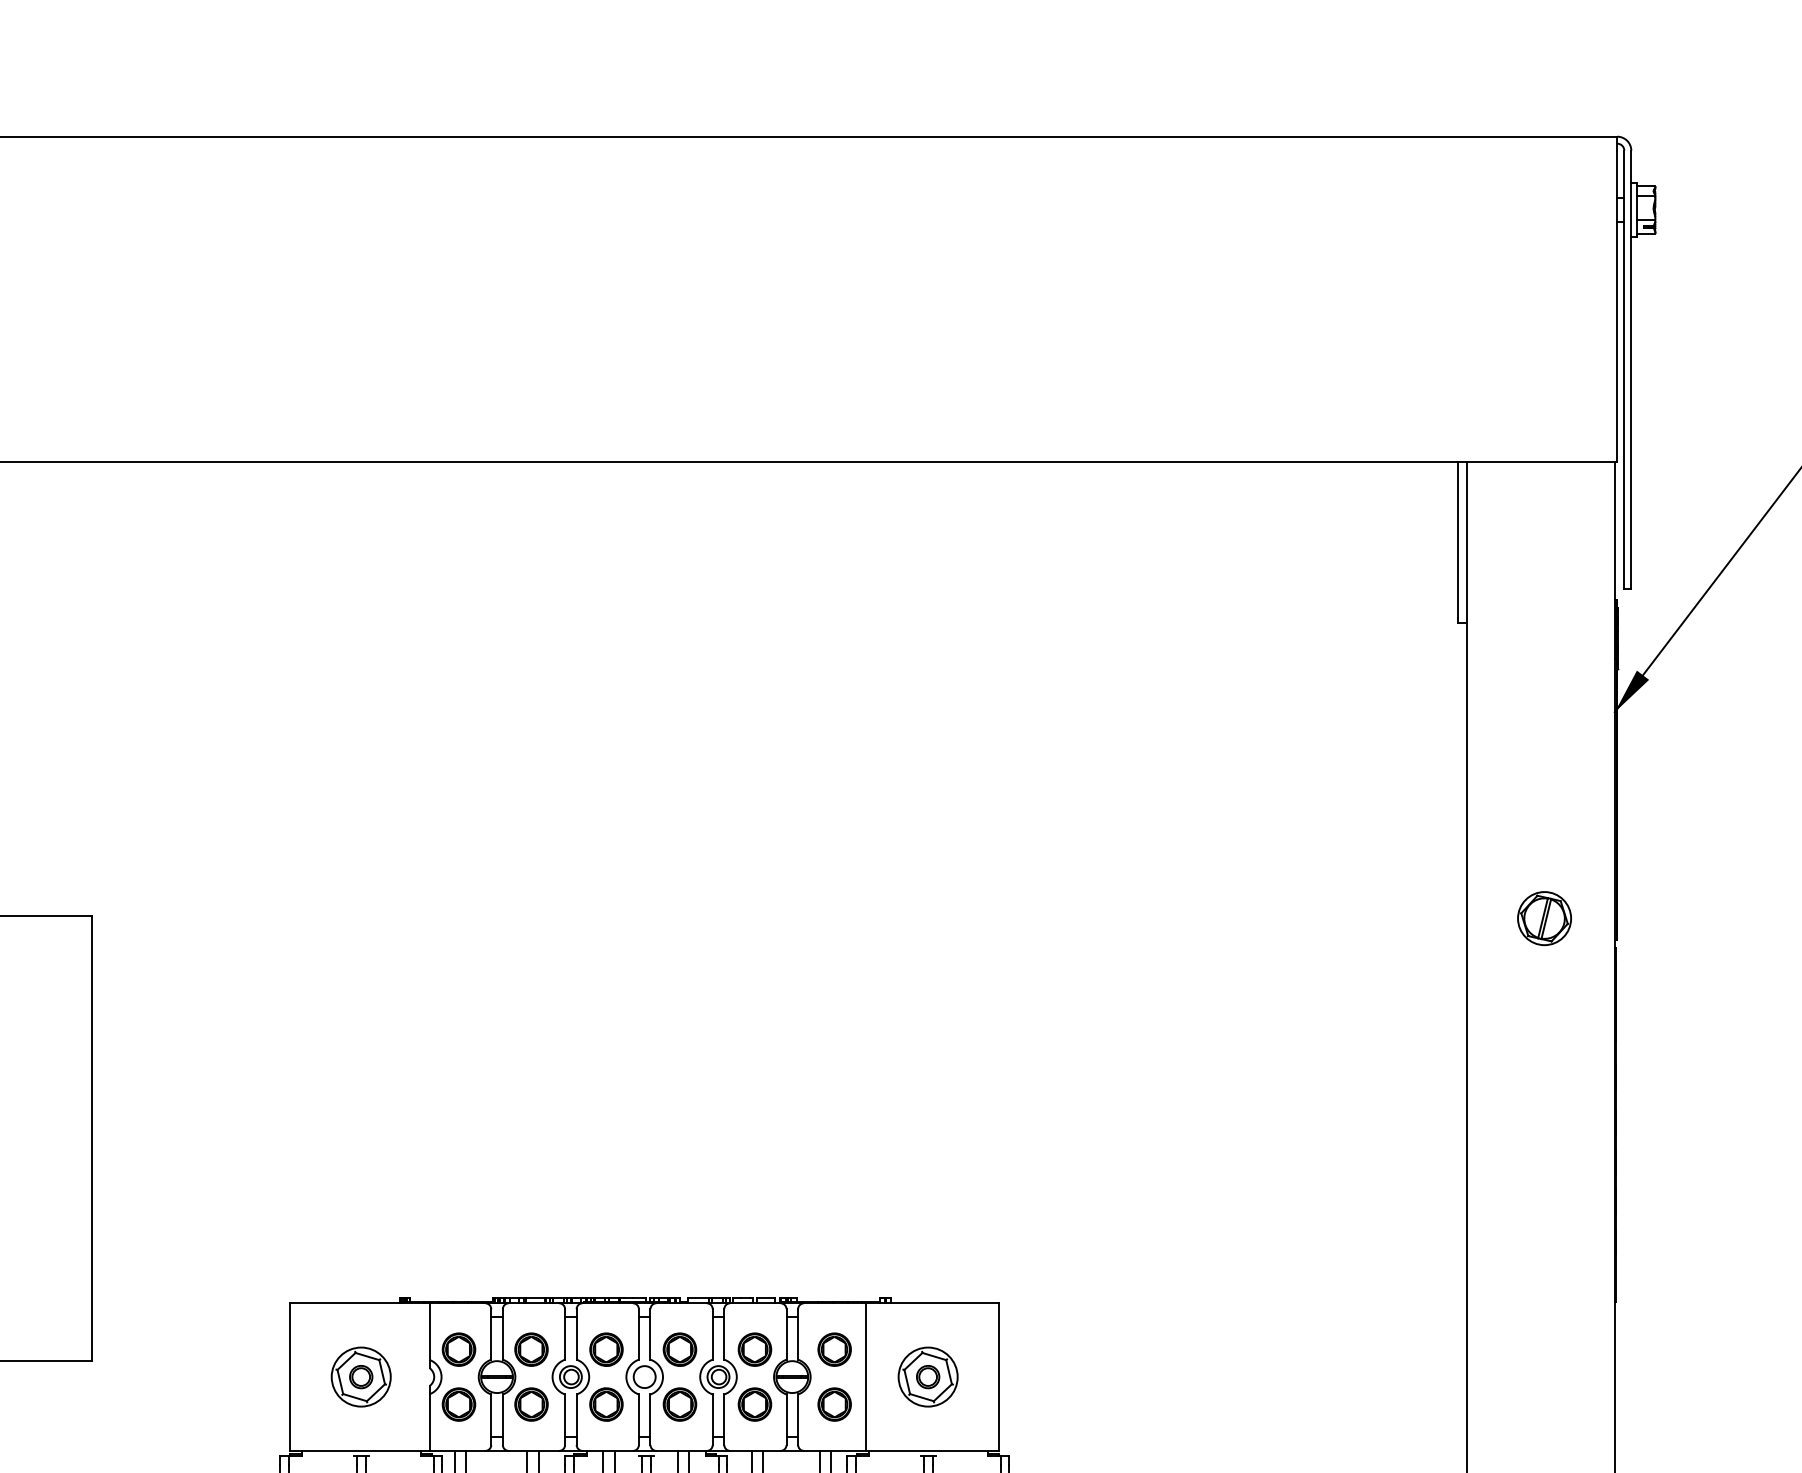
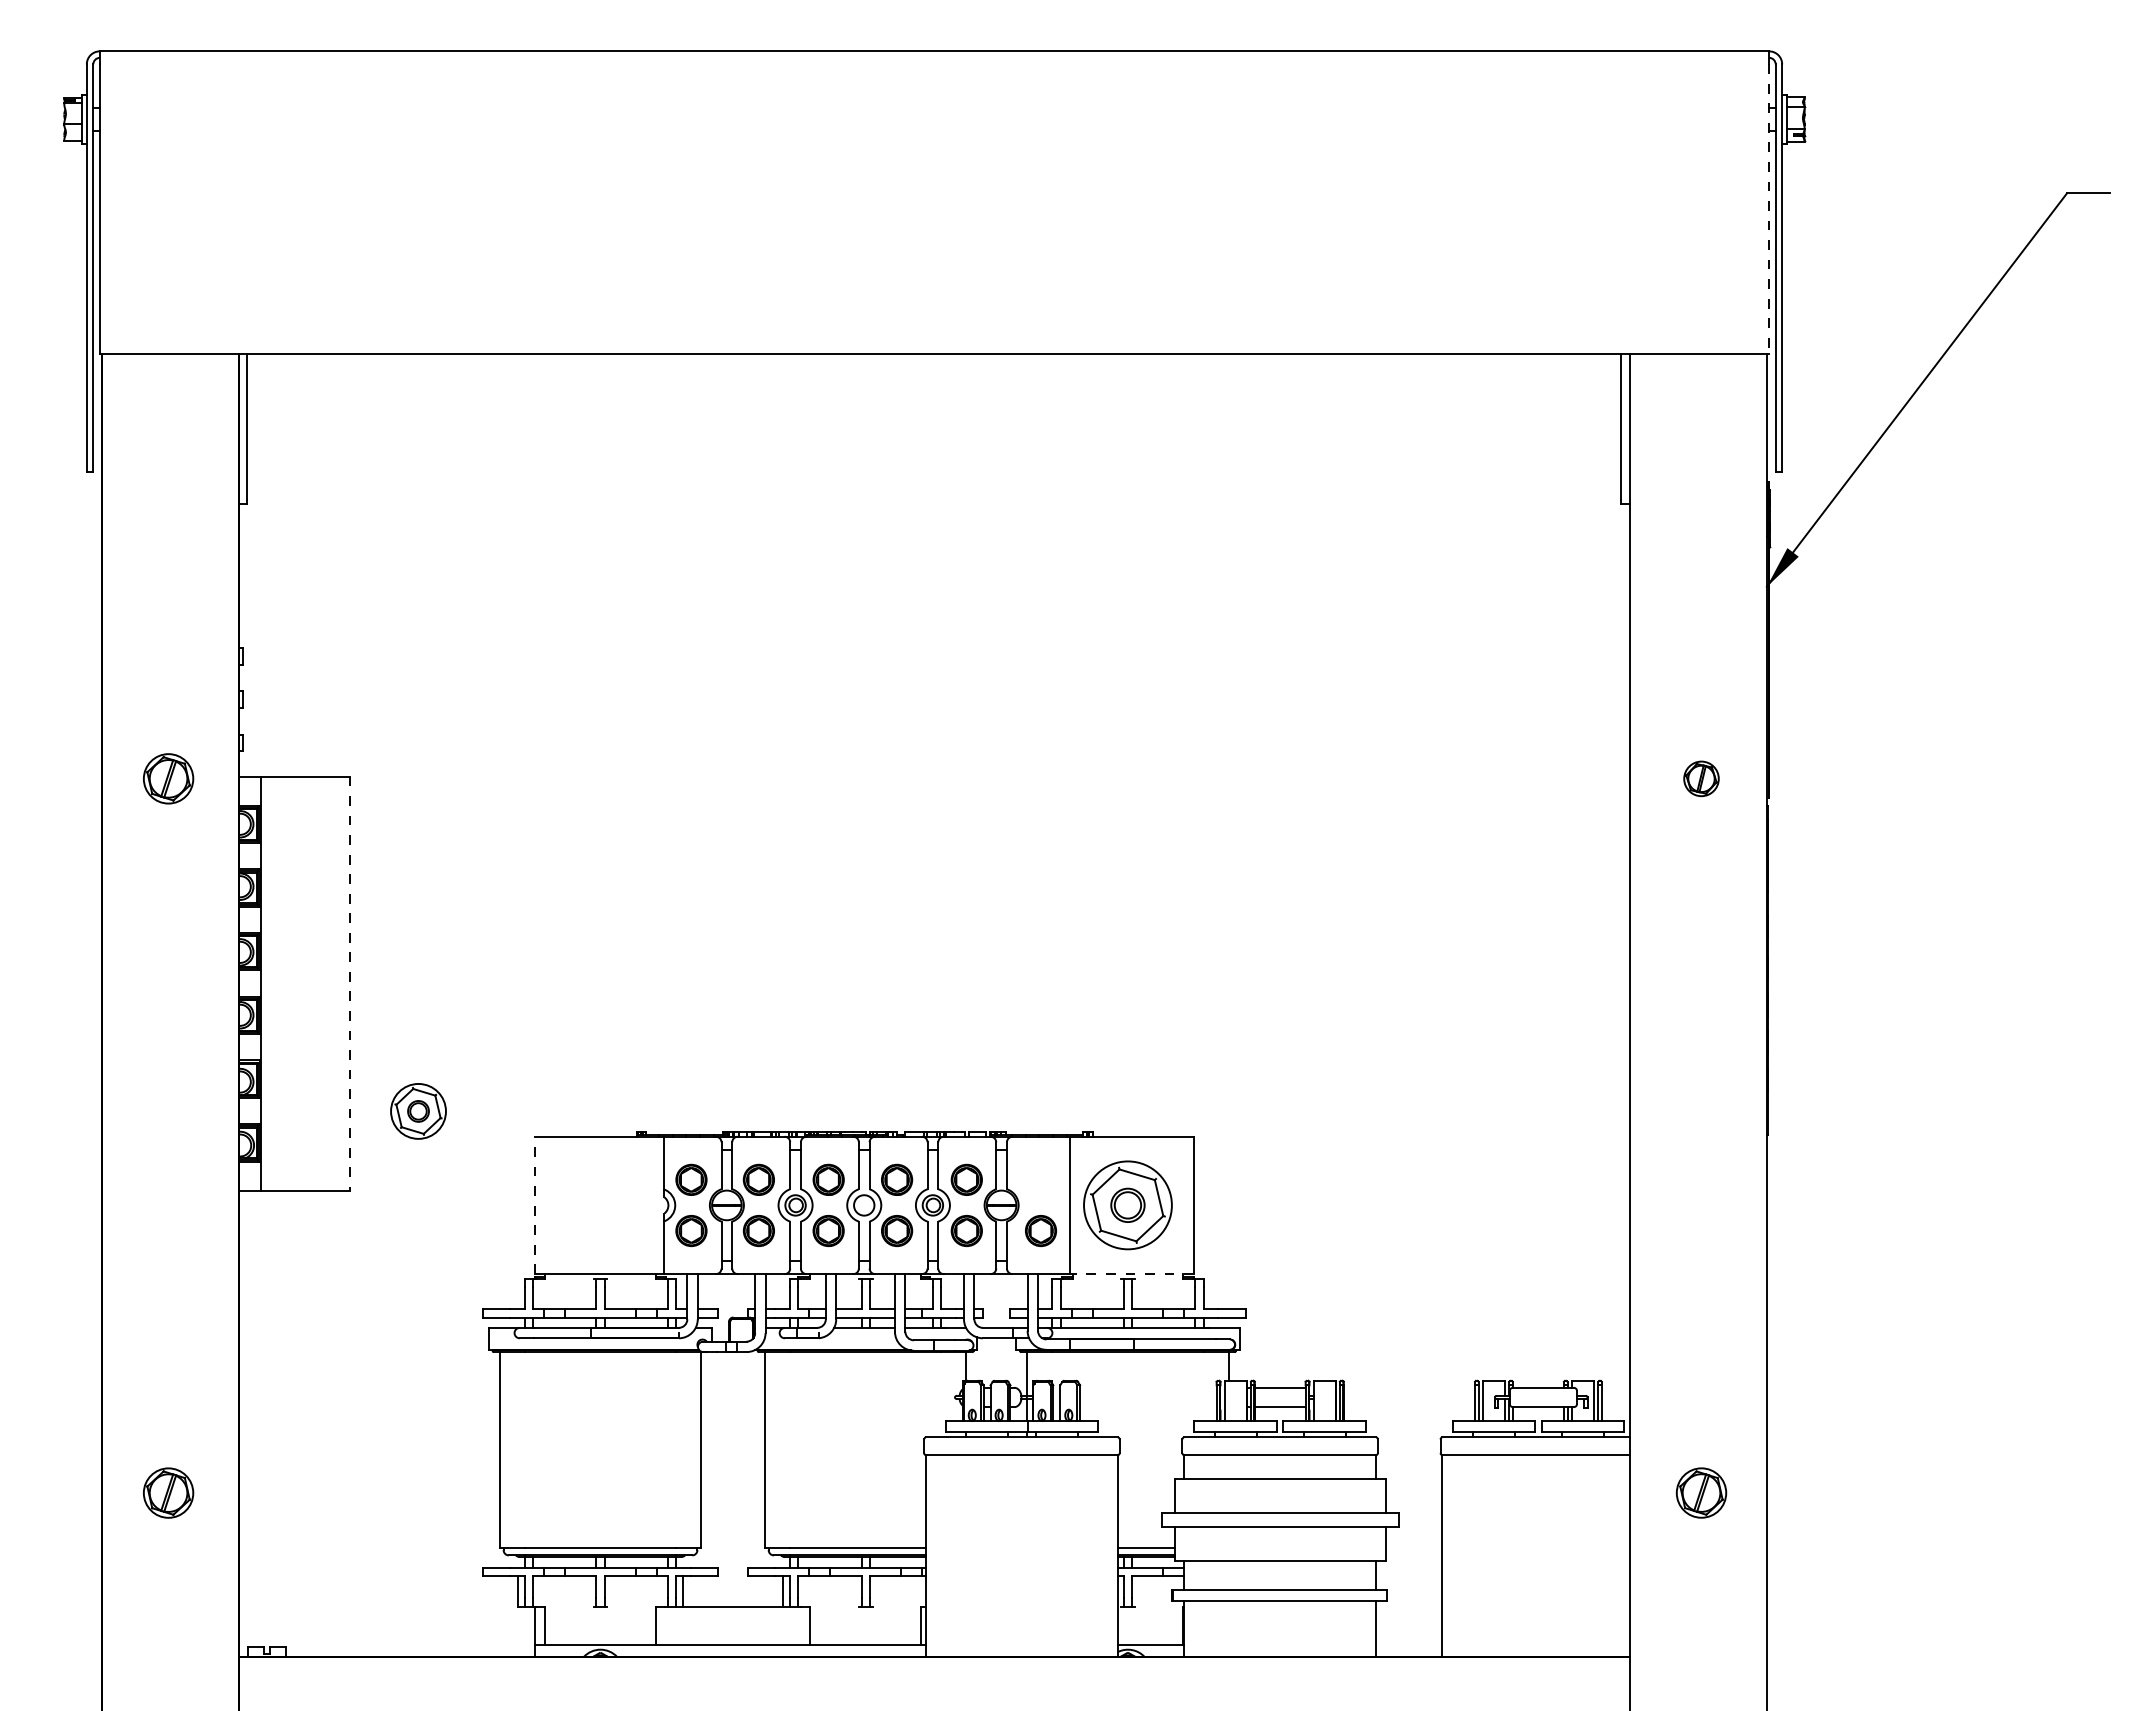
line: (1617, 305) -> (1769, 208), solid -> dashed
part: (1544, 918) -> (1701, 778), size x0.7
line: (91, 1139) -> (349, 984), solid -> dashed
part: (835, 1349) -> (1041, 1179), removed
line: (290, 1377) -> (534, 1205), solid -> dashed
part: (361, 1377) -> (418, 1111), moved
part: (927, 1377) -> (1127, 1205), size x1.6
line: (933, 1451) -> (1132, 1274), solid -> dashed

